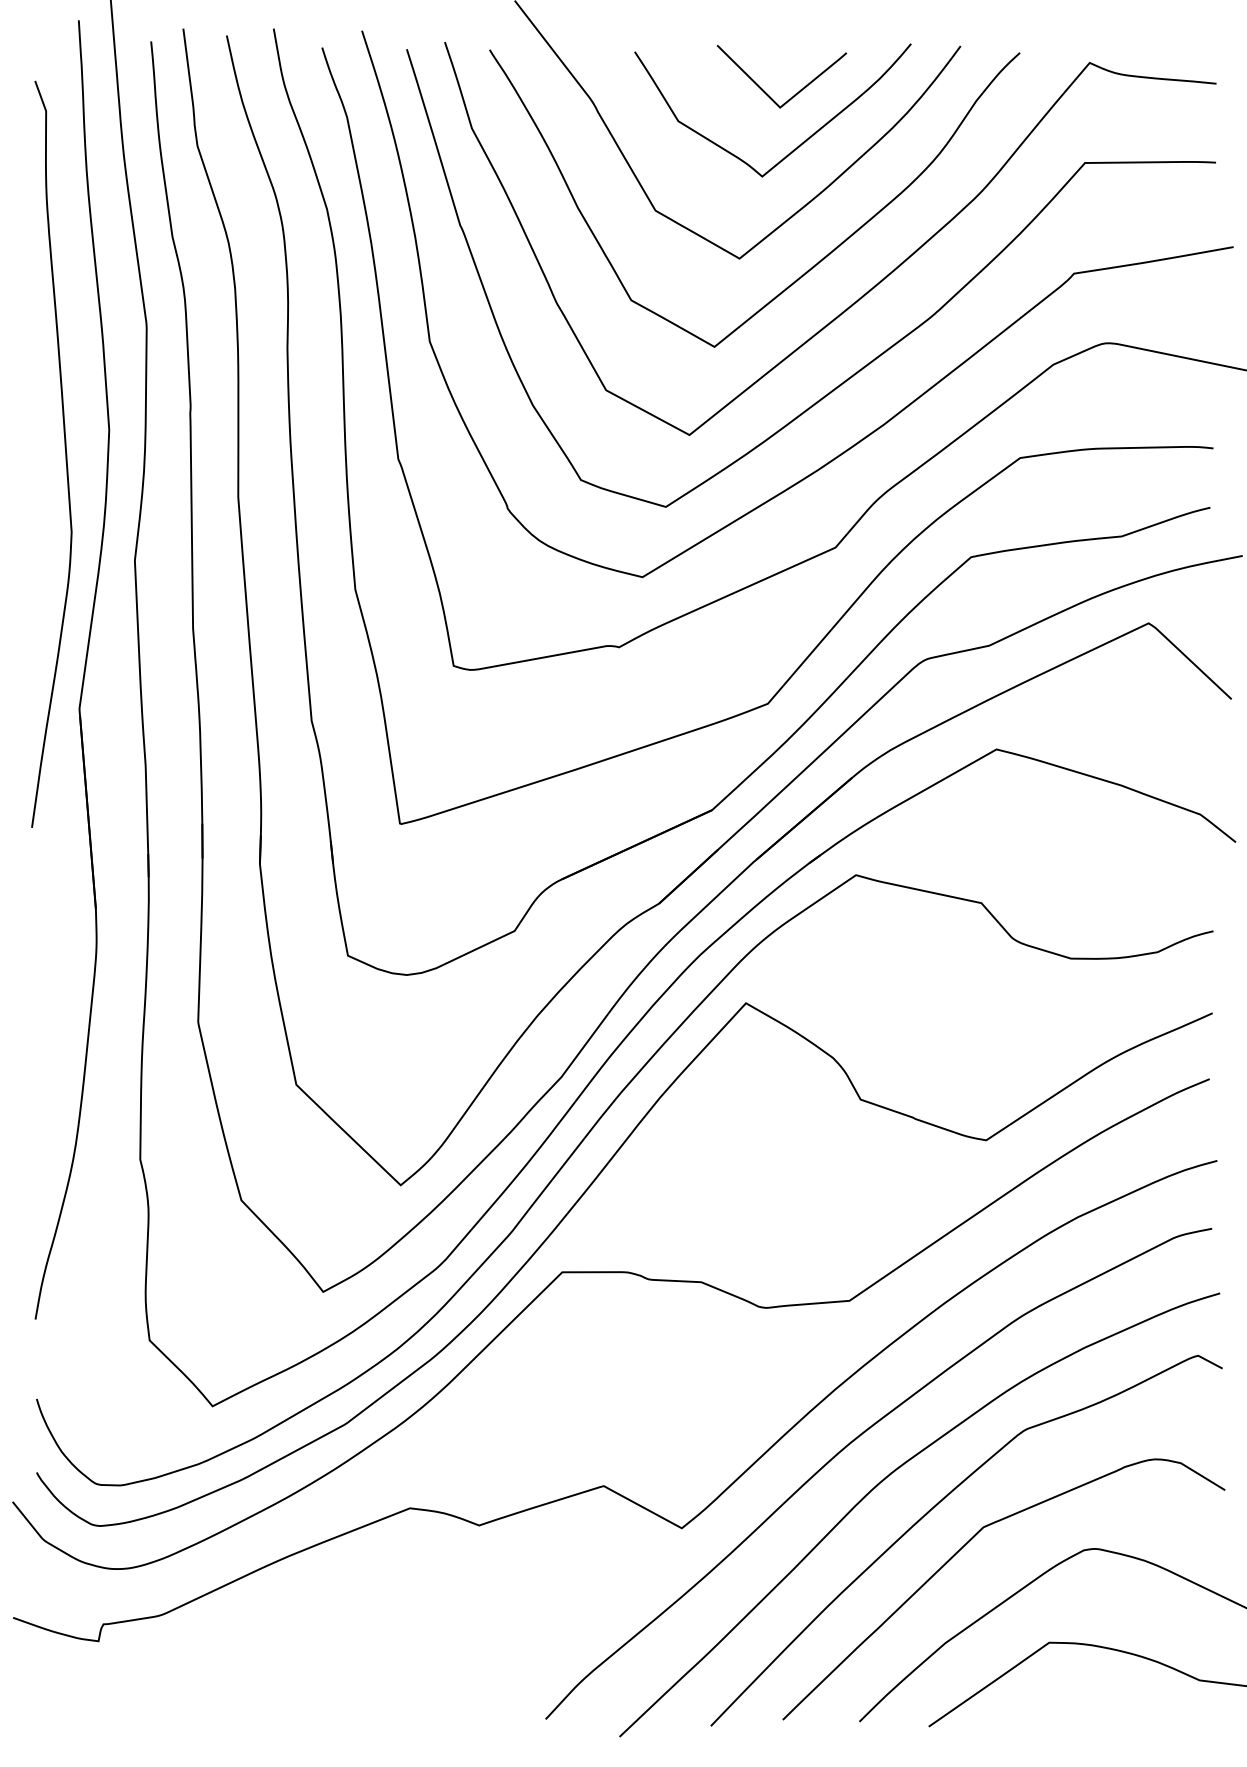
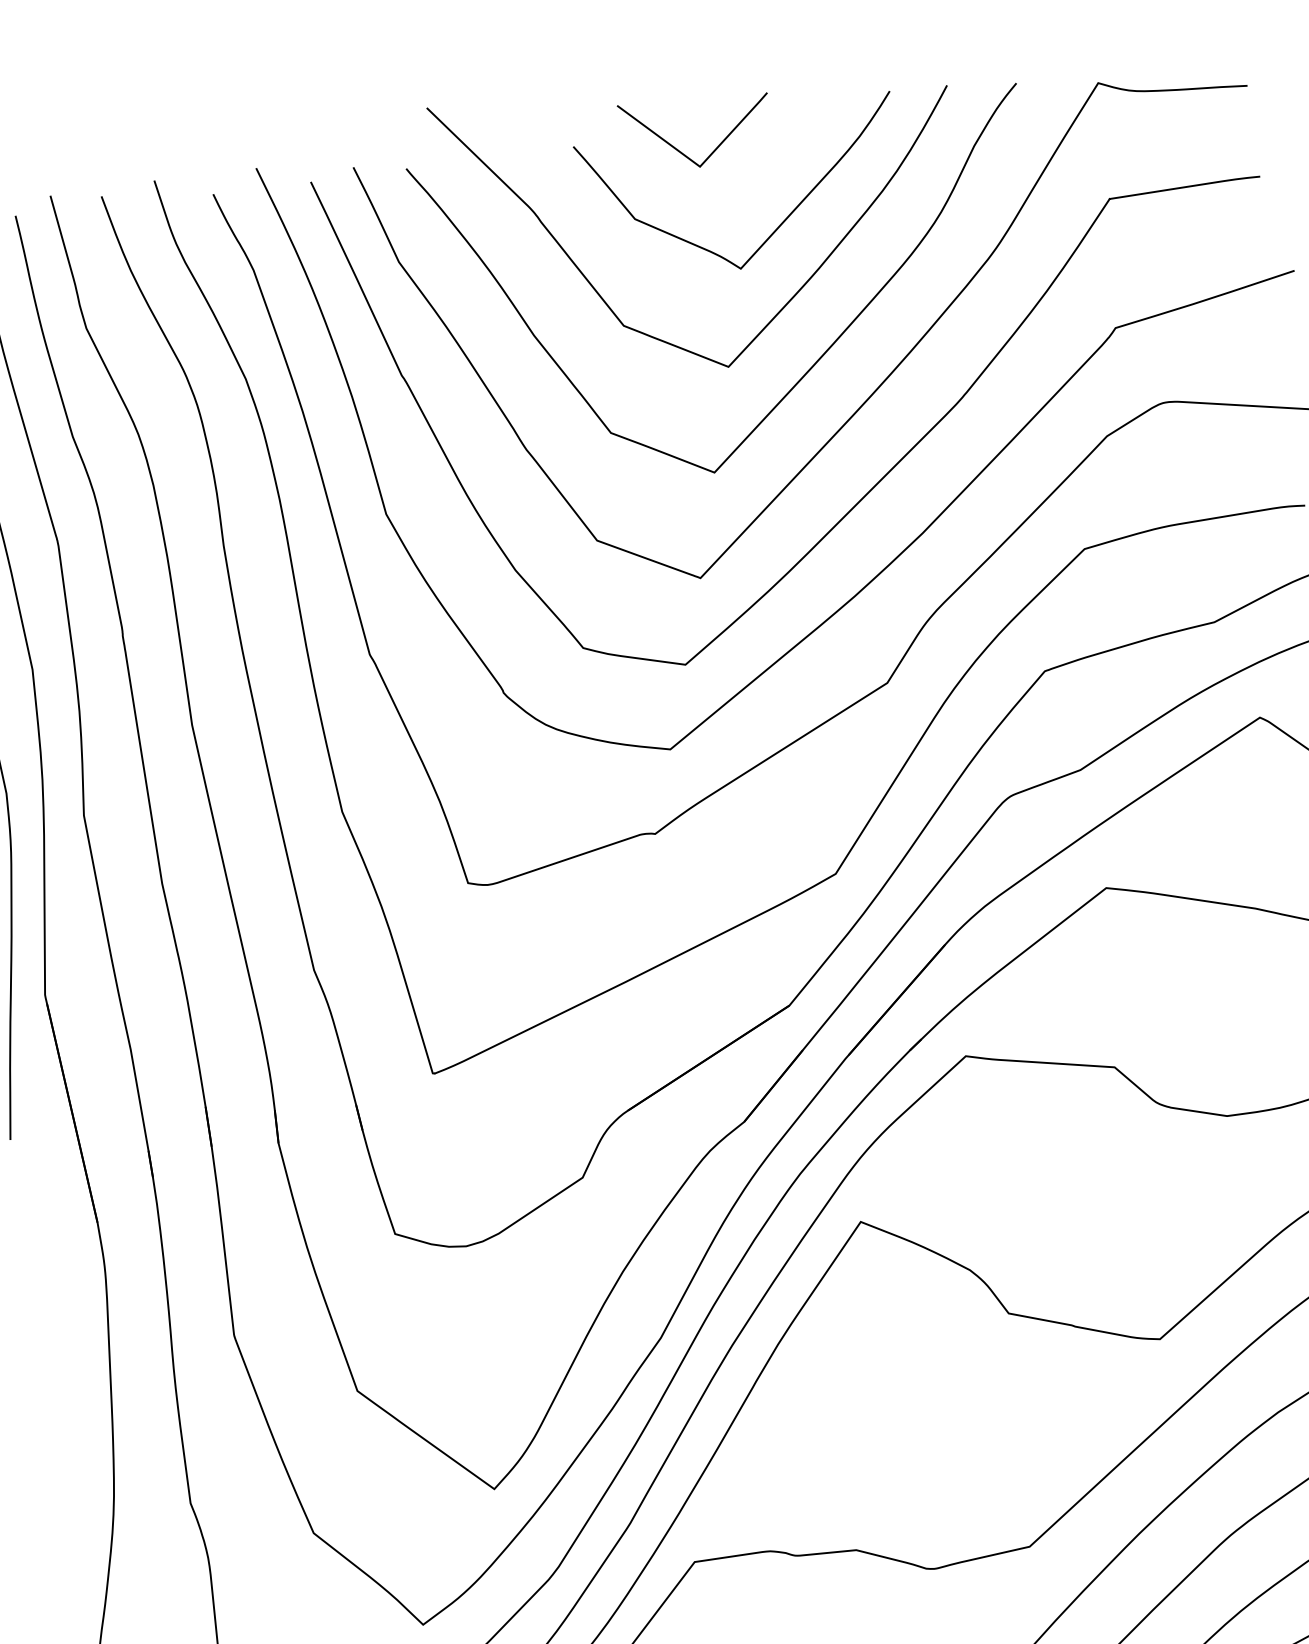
line: (765, 91) -> (680, 150), moved

